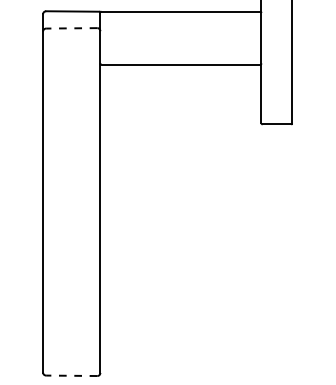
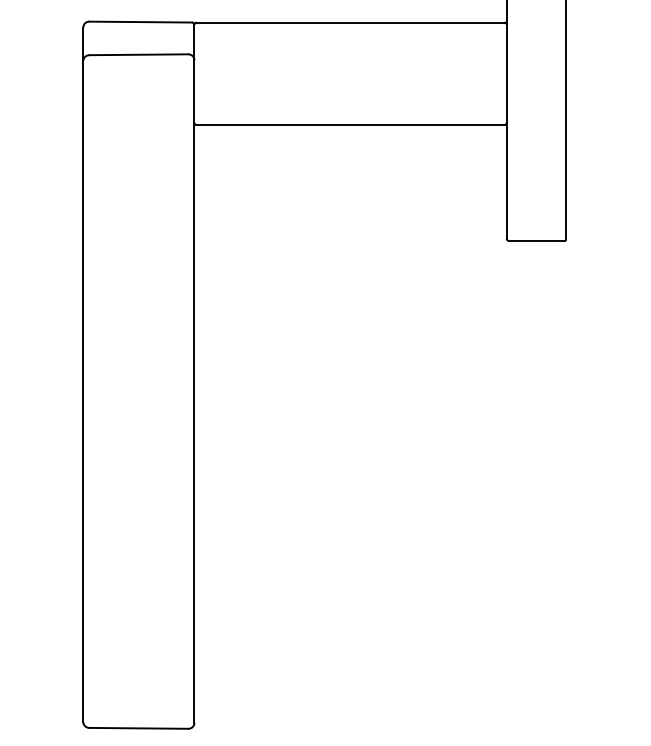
line: (71, 28) -> (138, 55), dashed -> solid
line: (71, 375) -> (138, 727), dashed -> solid

